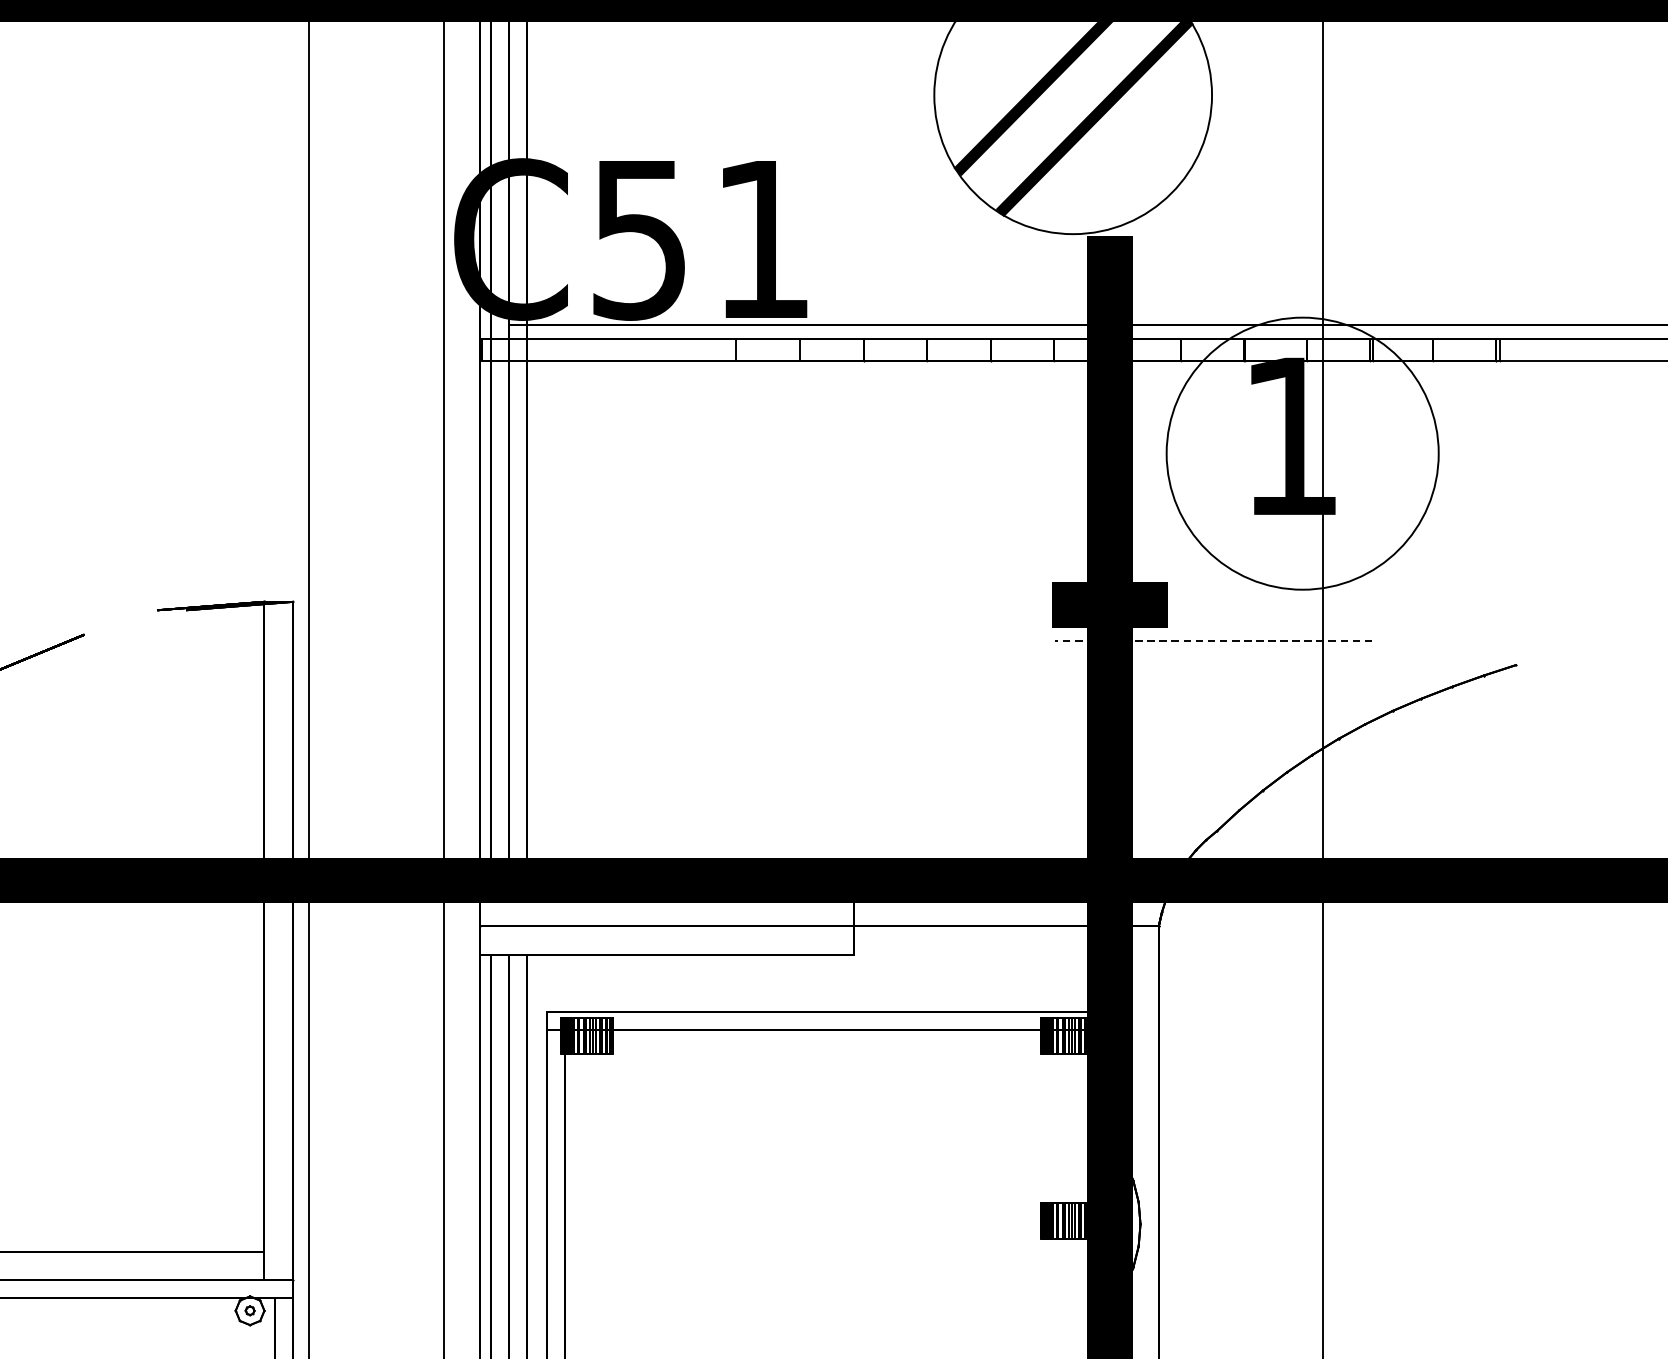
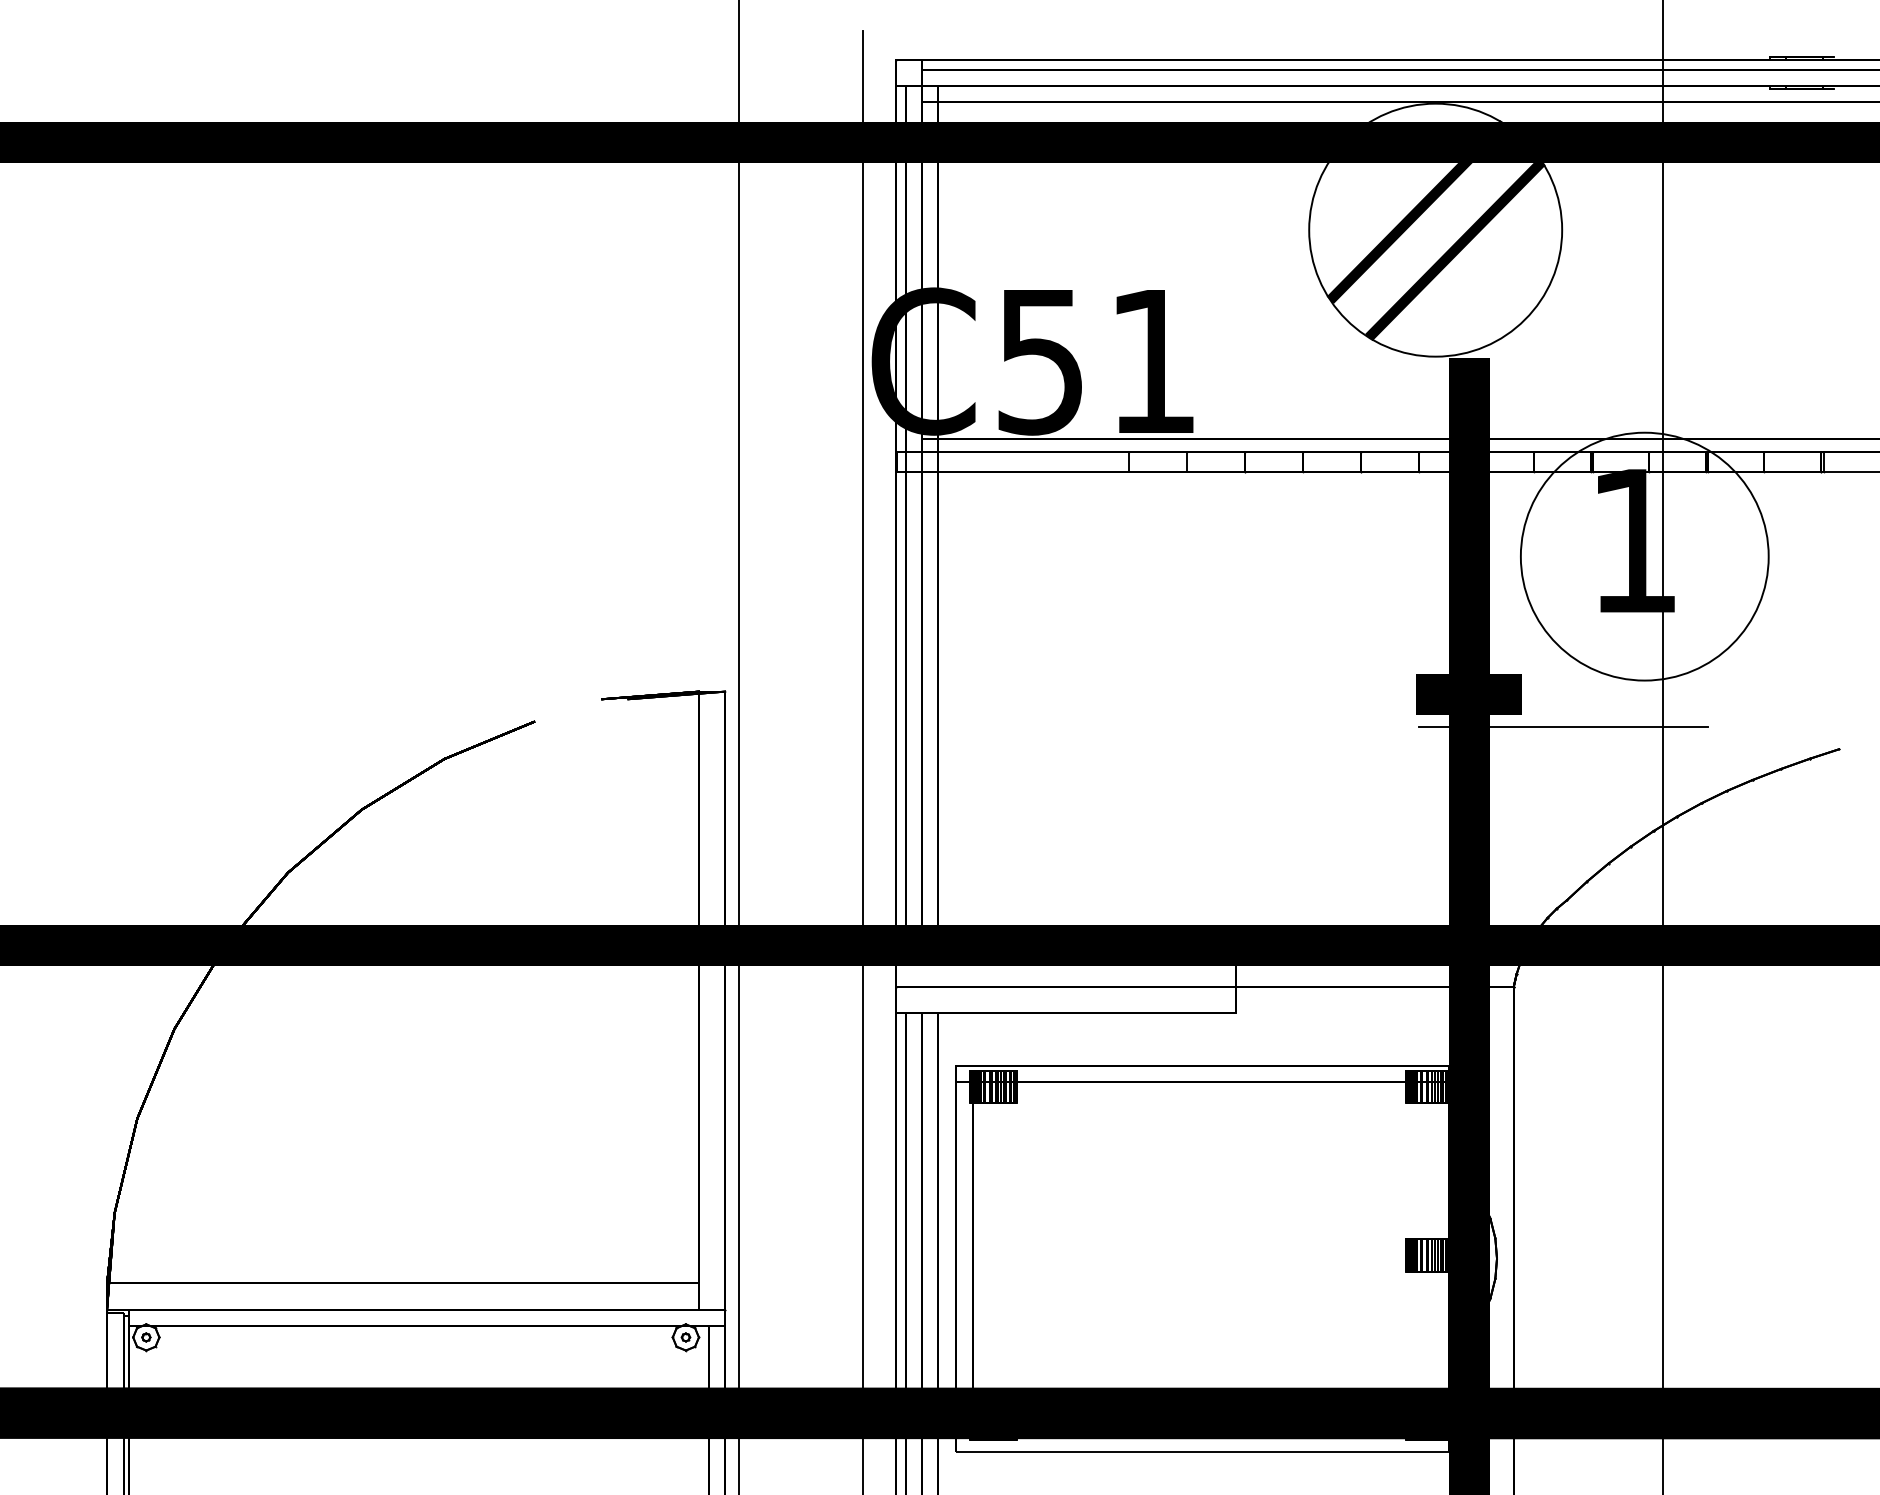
line: (1213, 641) -> (1563, 727), dashed -> solid

